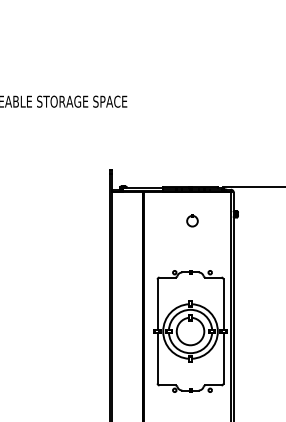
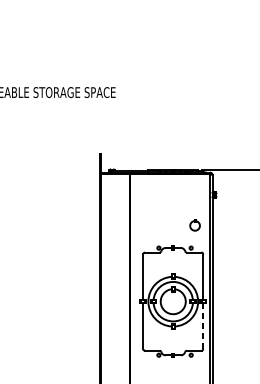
part: (192, 220) -> (195, 225), moved
line: (223, 357) -> (203, 325), solid -> dashed

